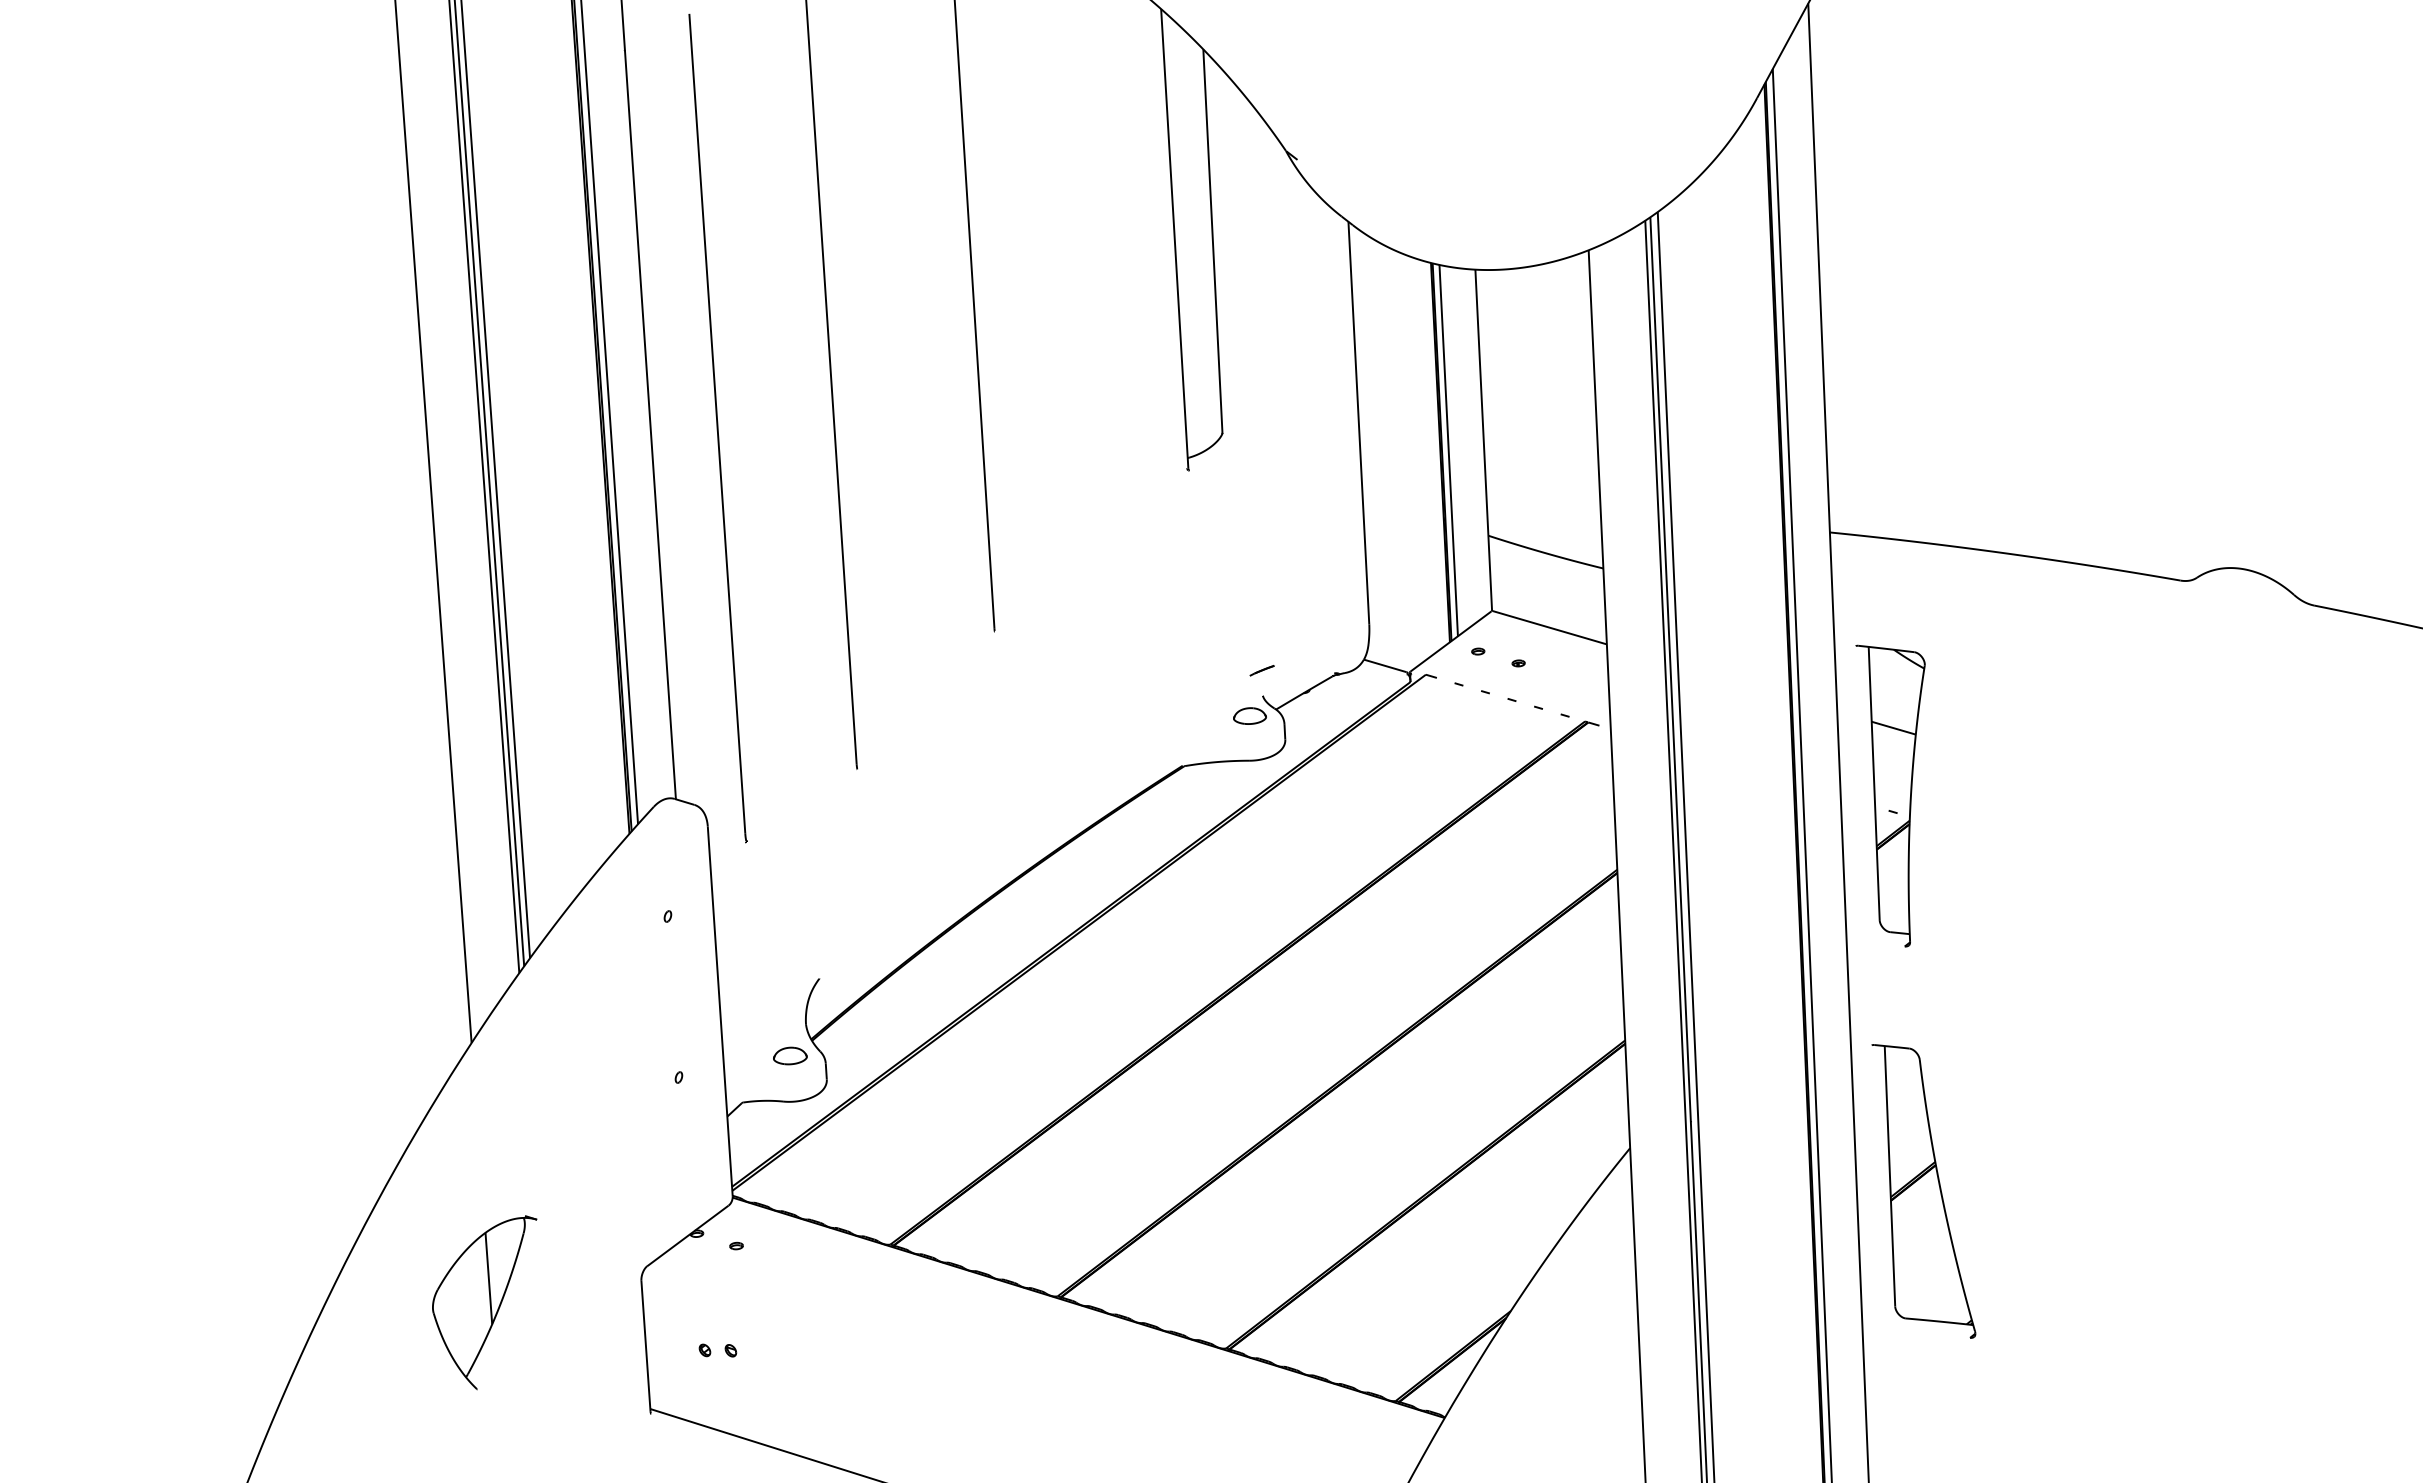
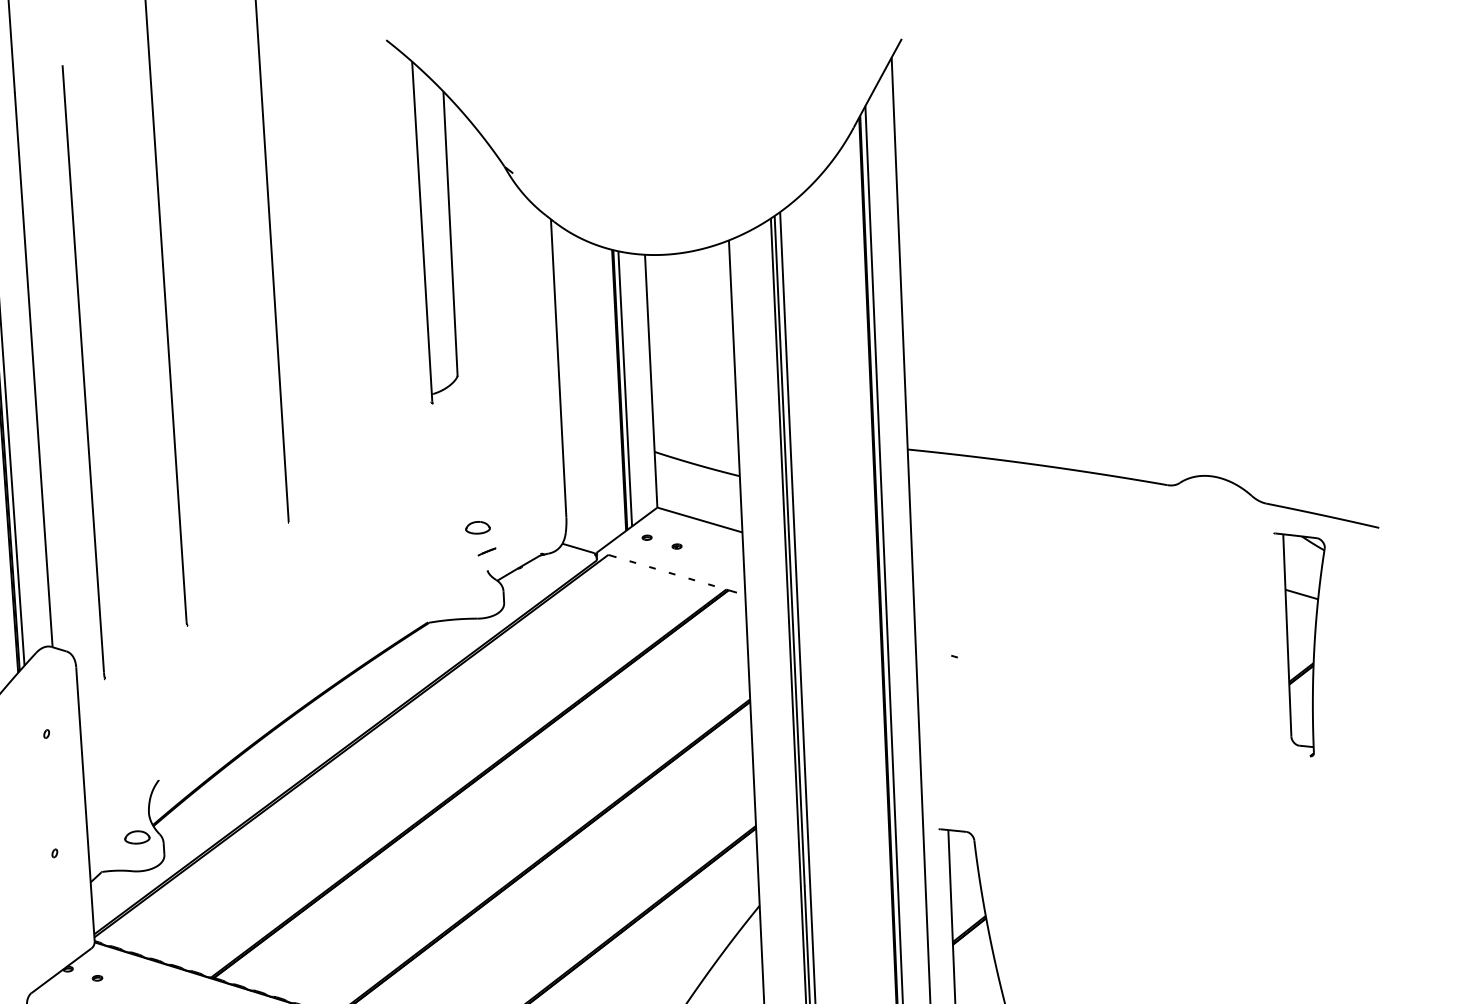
part: (1249, 715) -> (477, 527), moved
part: (1890, 795) -> (1299, 644), moved

